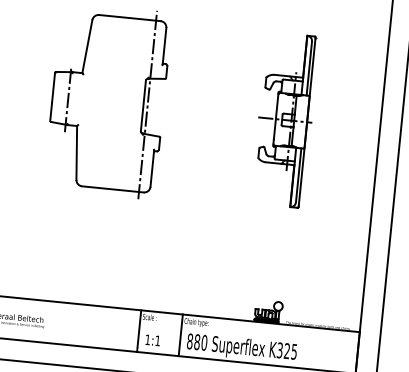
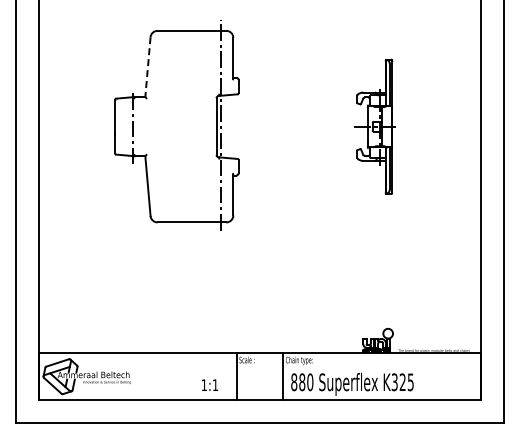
line: (86, 46) -> (147, 67), solid -> dashed
part: (284, 119) -> (374, 126), size x0.7
text: (153, 339) -> (210, 384), moved

